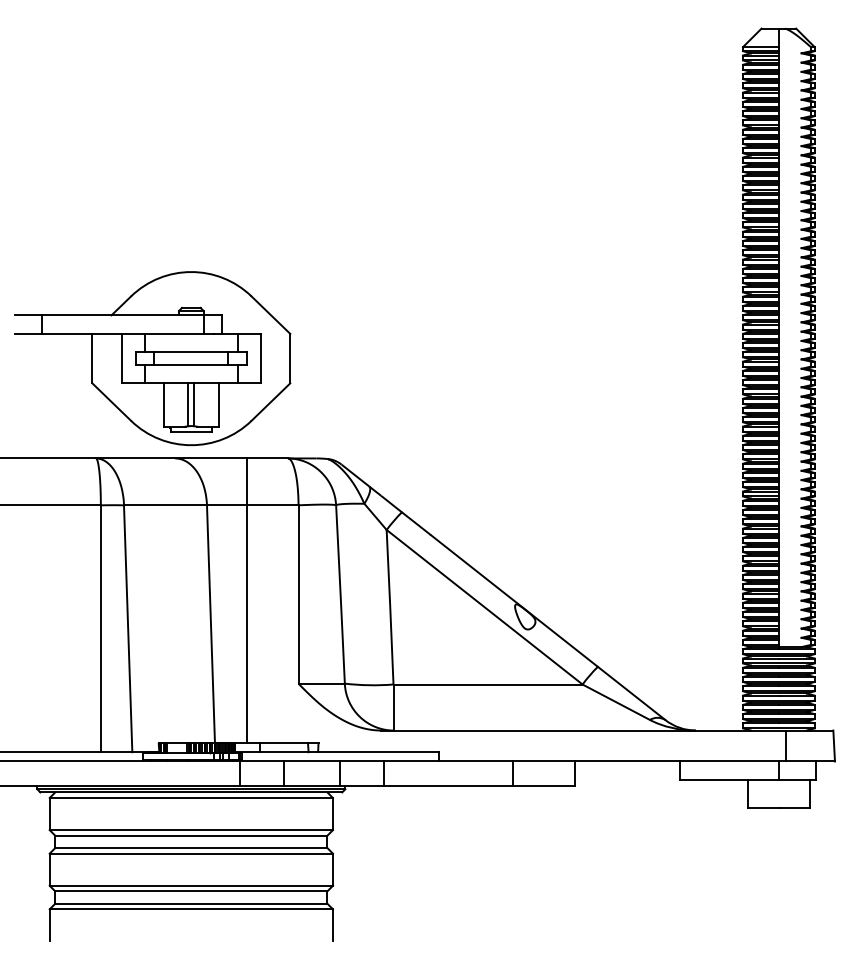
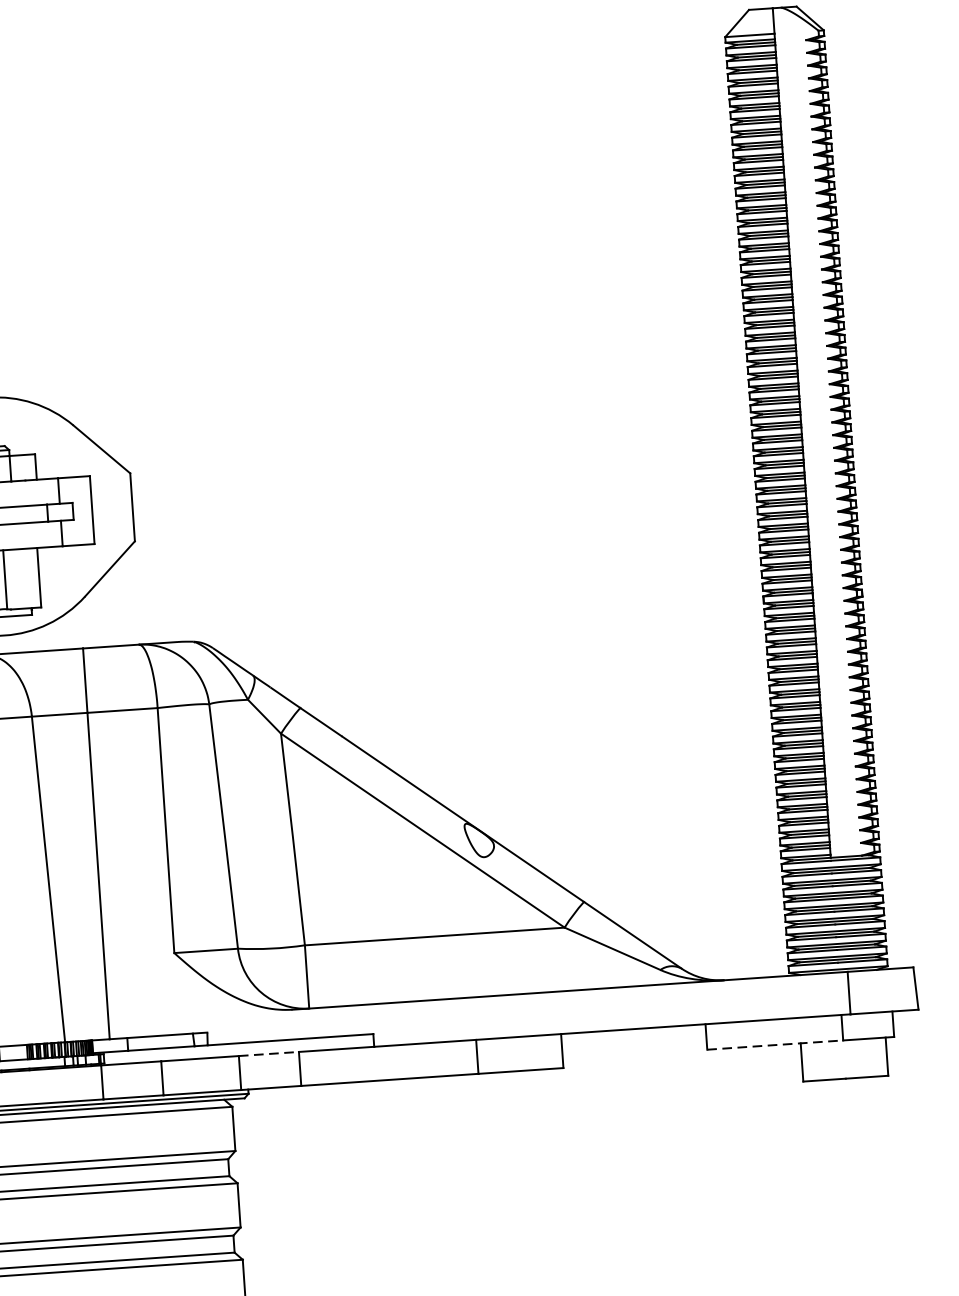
line: (362, 761) -> (269, 1053), solid -> dashed
line: (729, 780) -> (775, 1045), solid -> dashed

